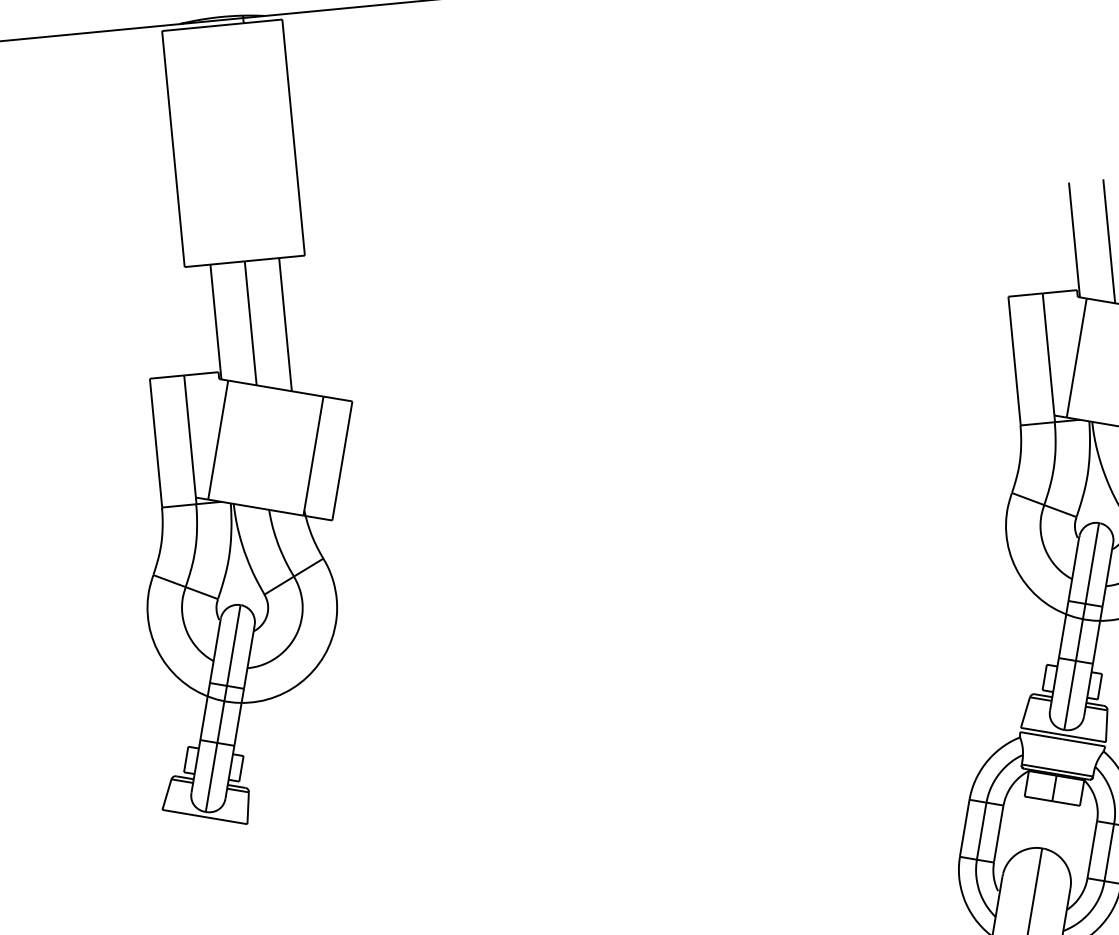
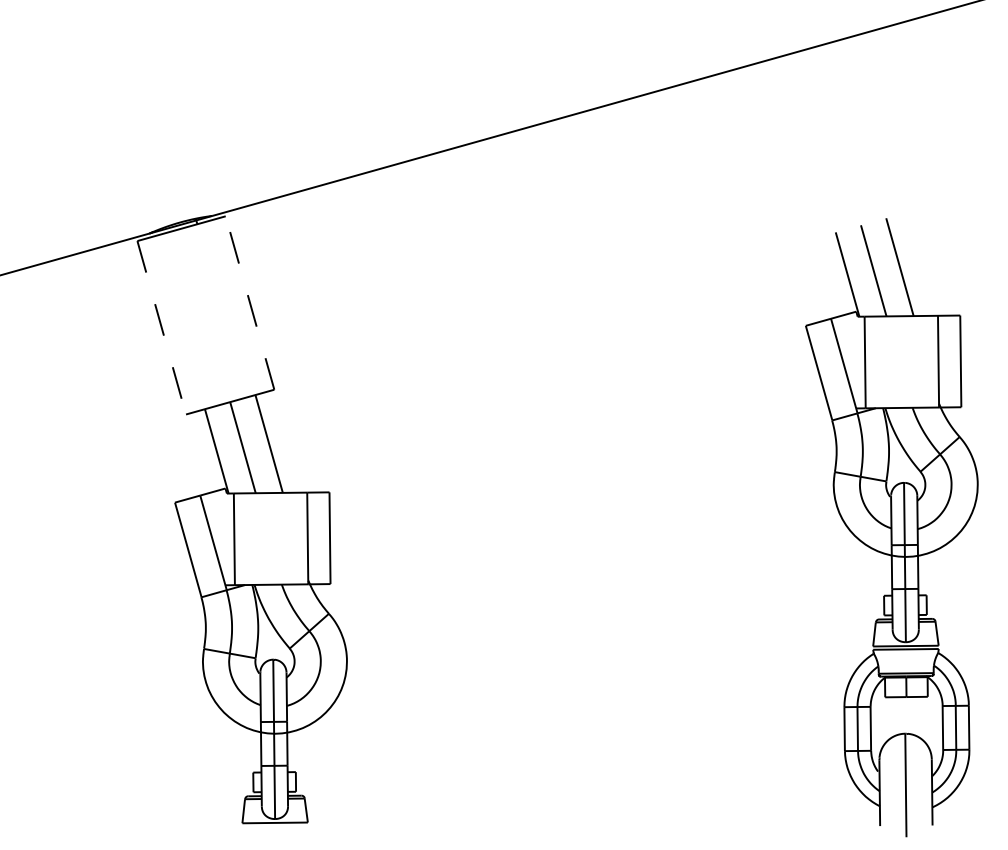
line: (293, 136) -> (249, 302), solid -> dashed
line: (172, 149) -> (161, 328), solid -> dashed

